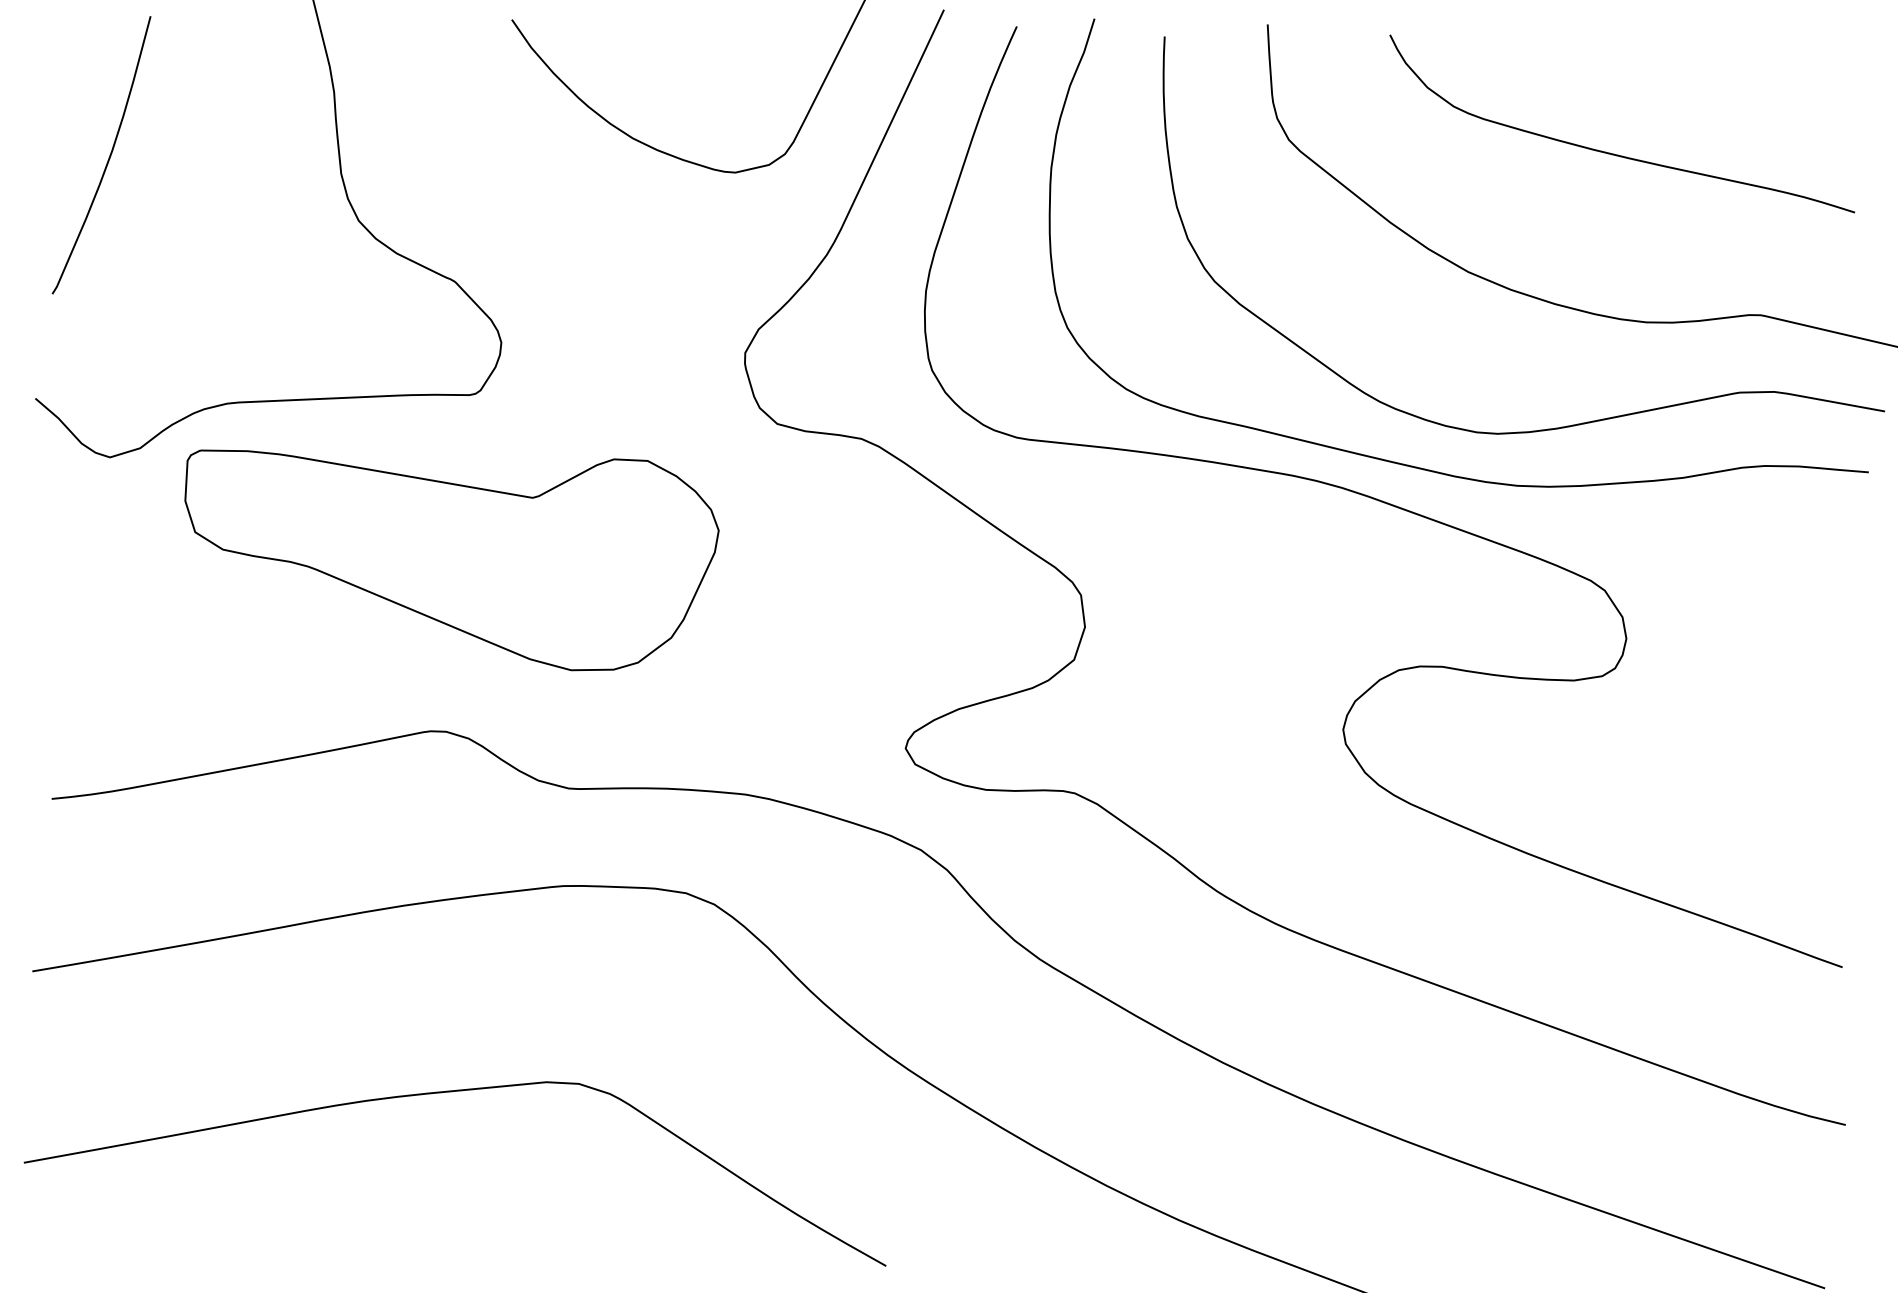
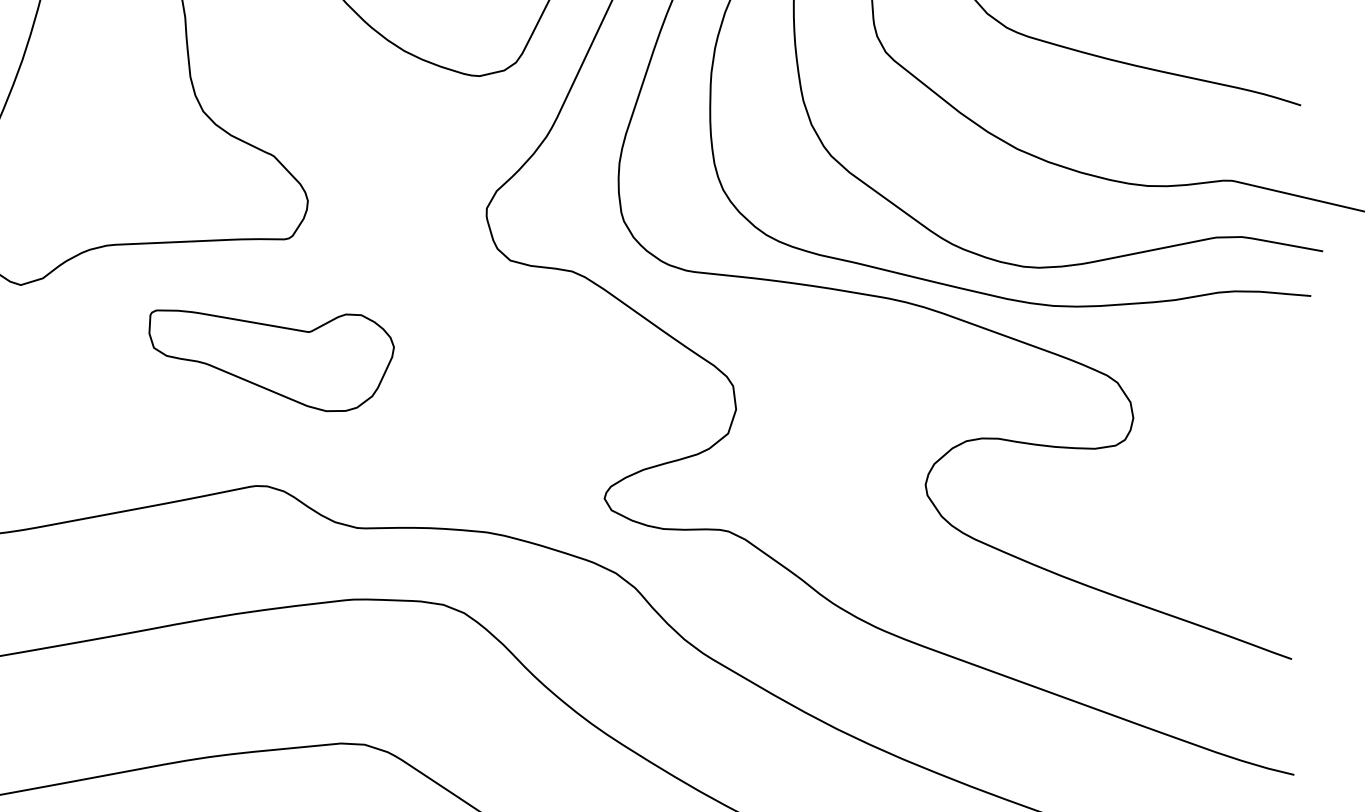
part: (451, 560) -> (271, 360), size x0.62

